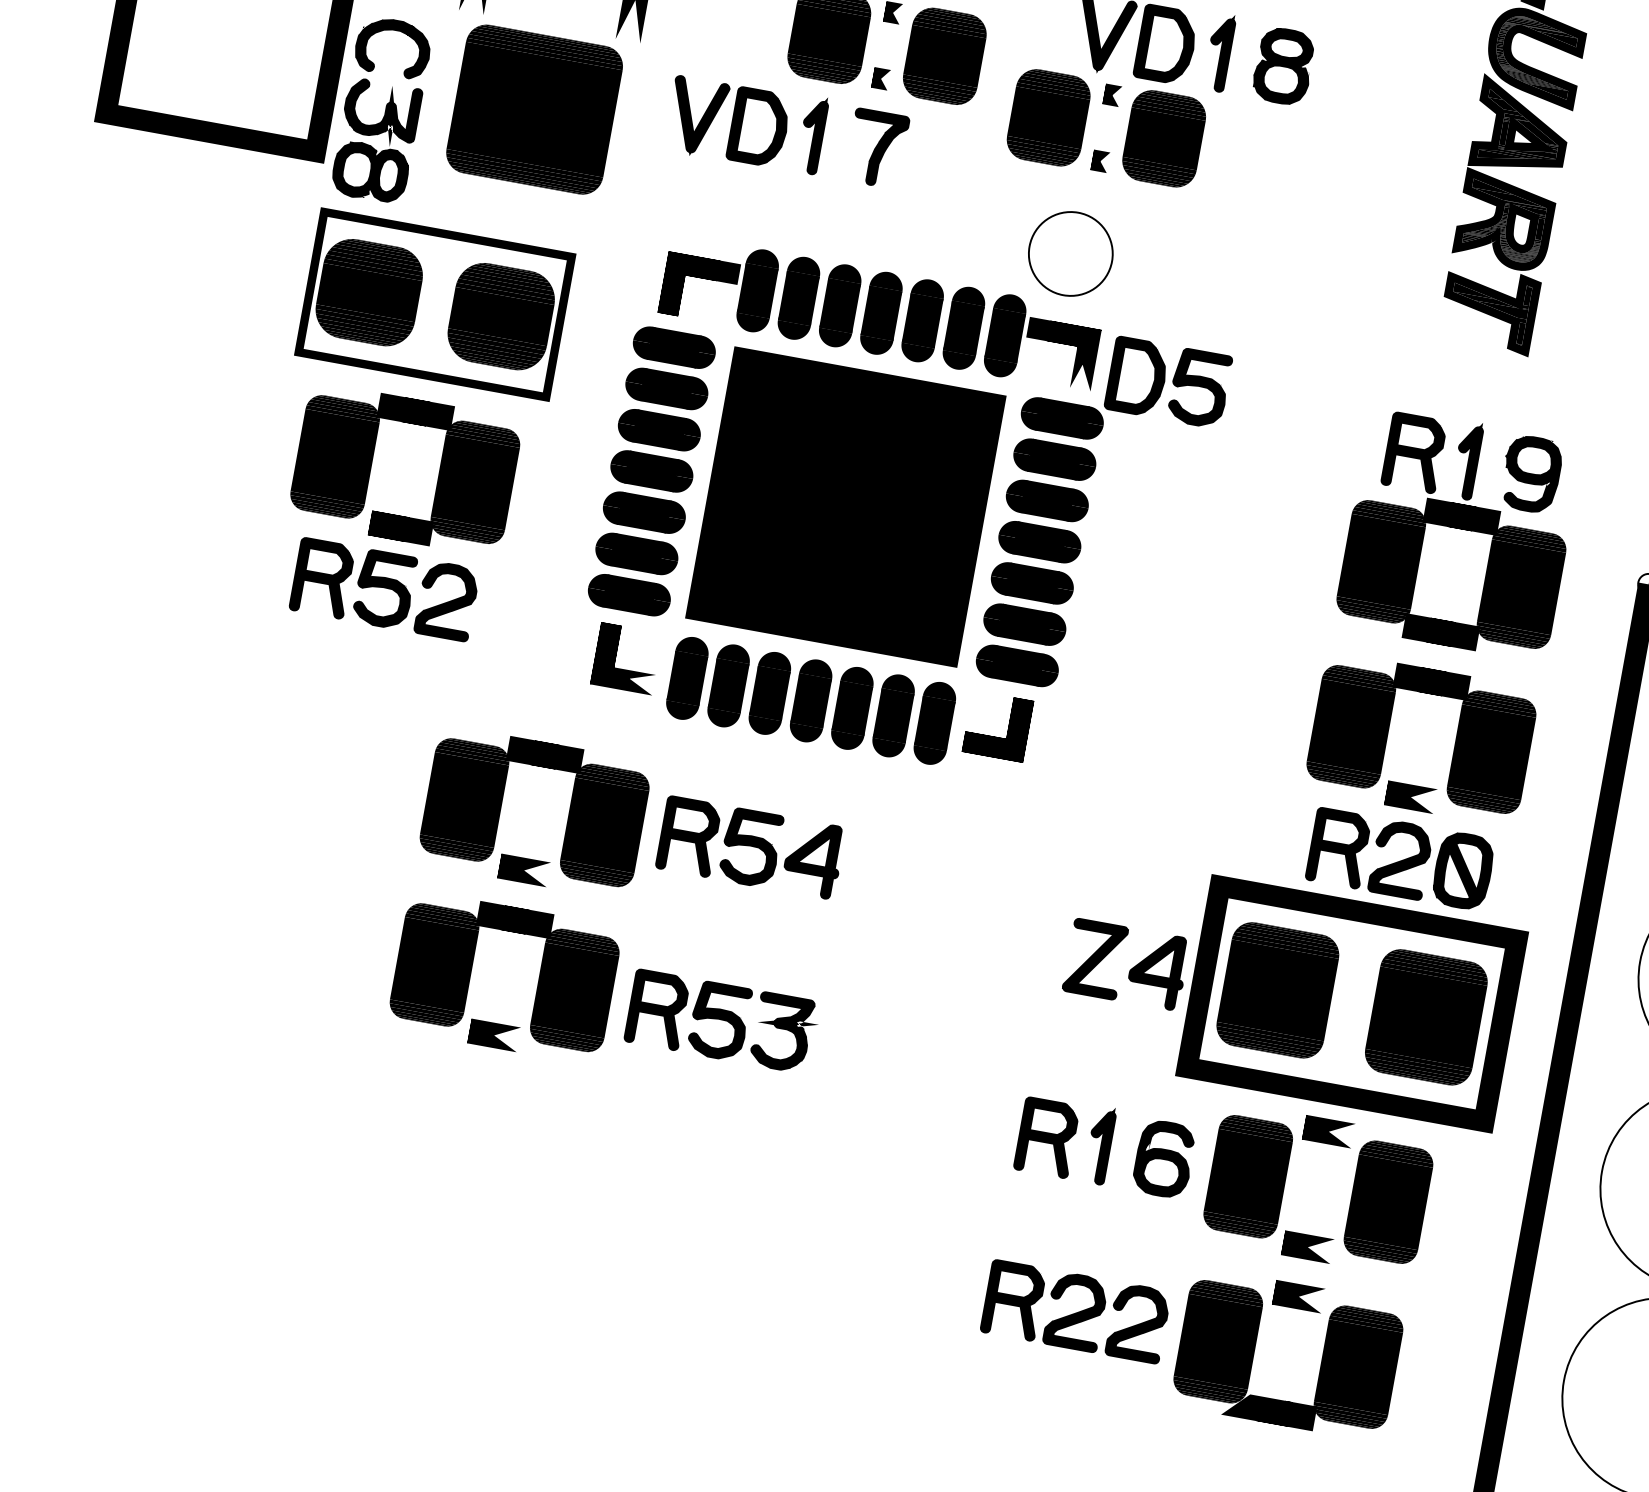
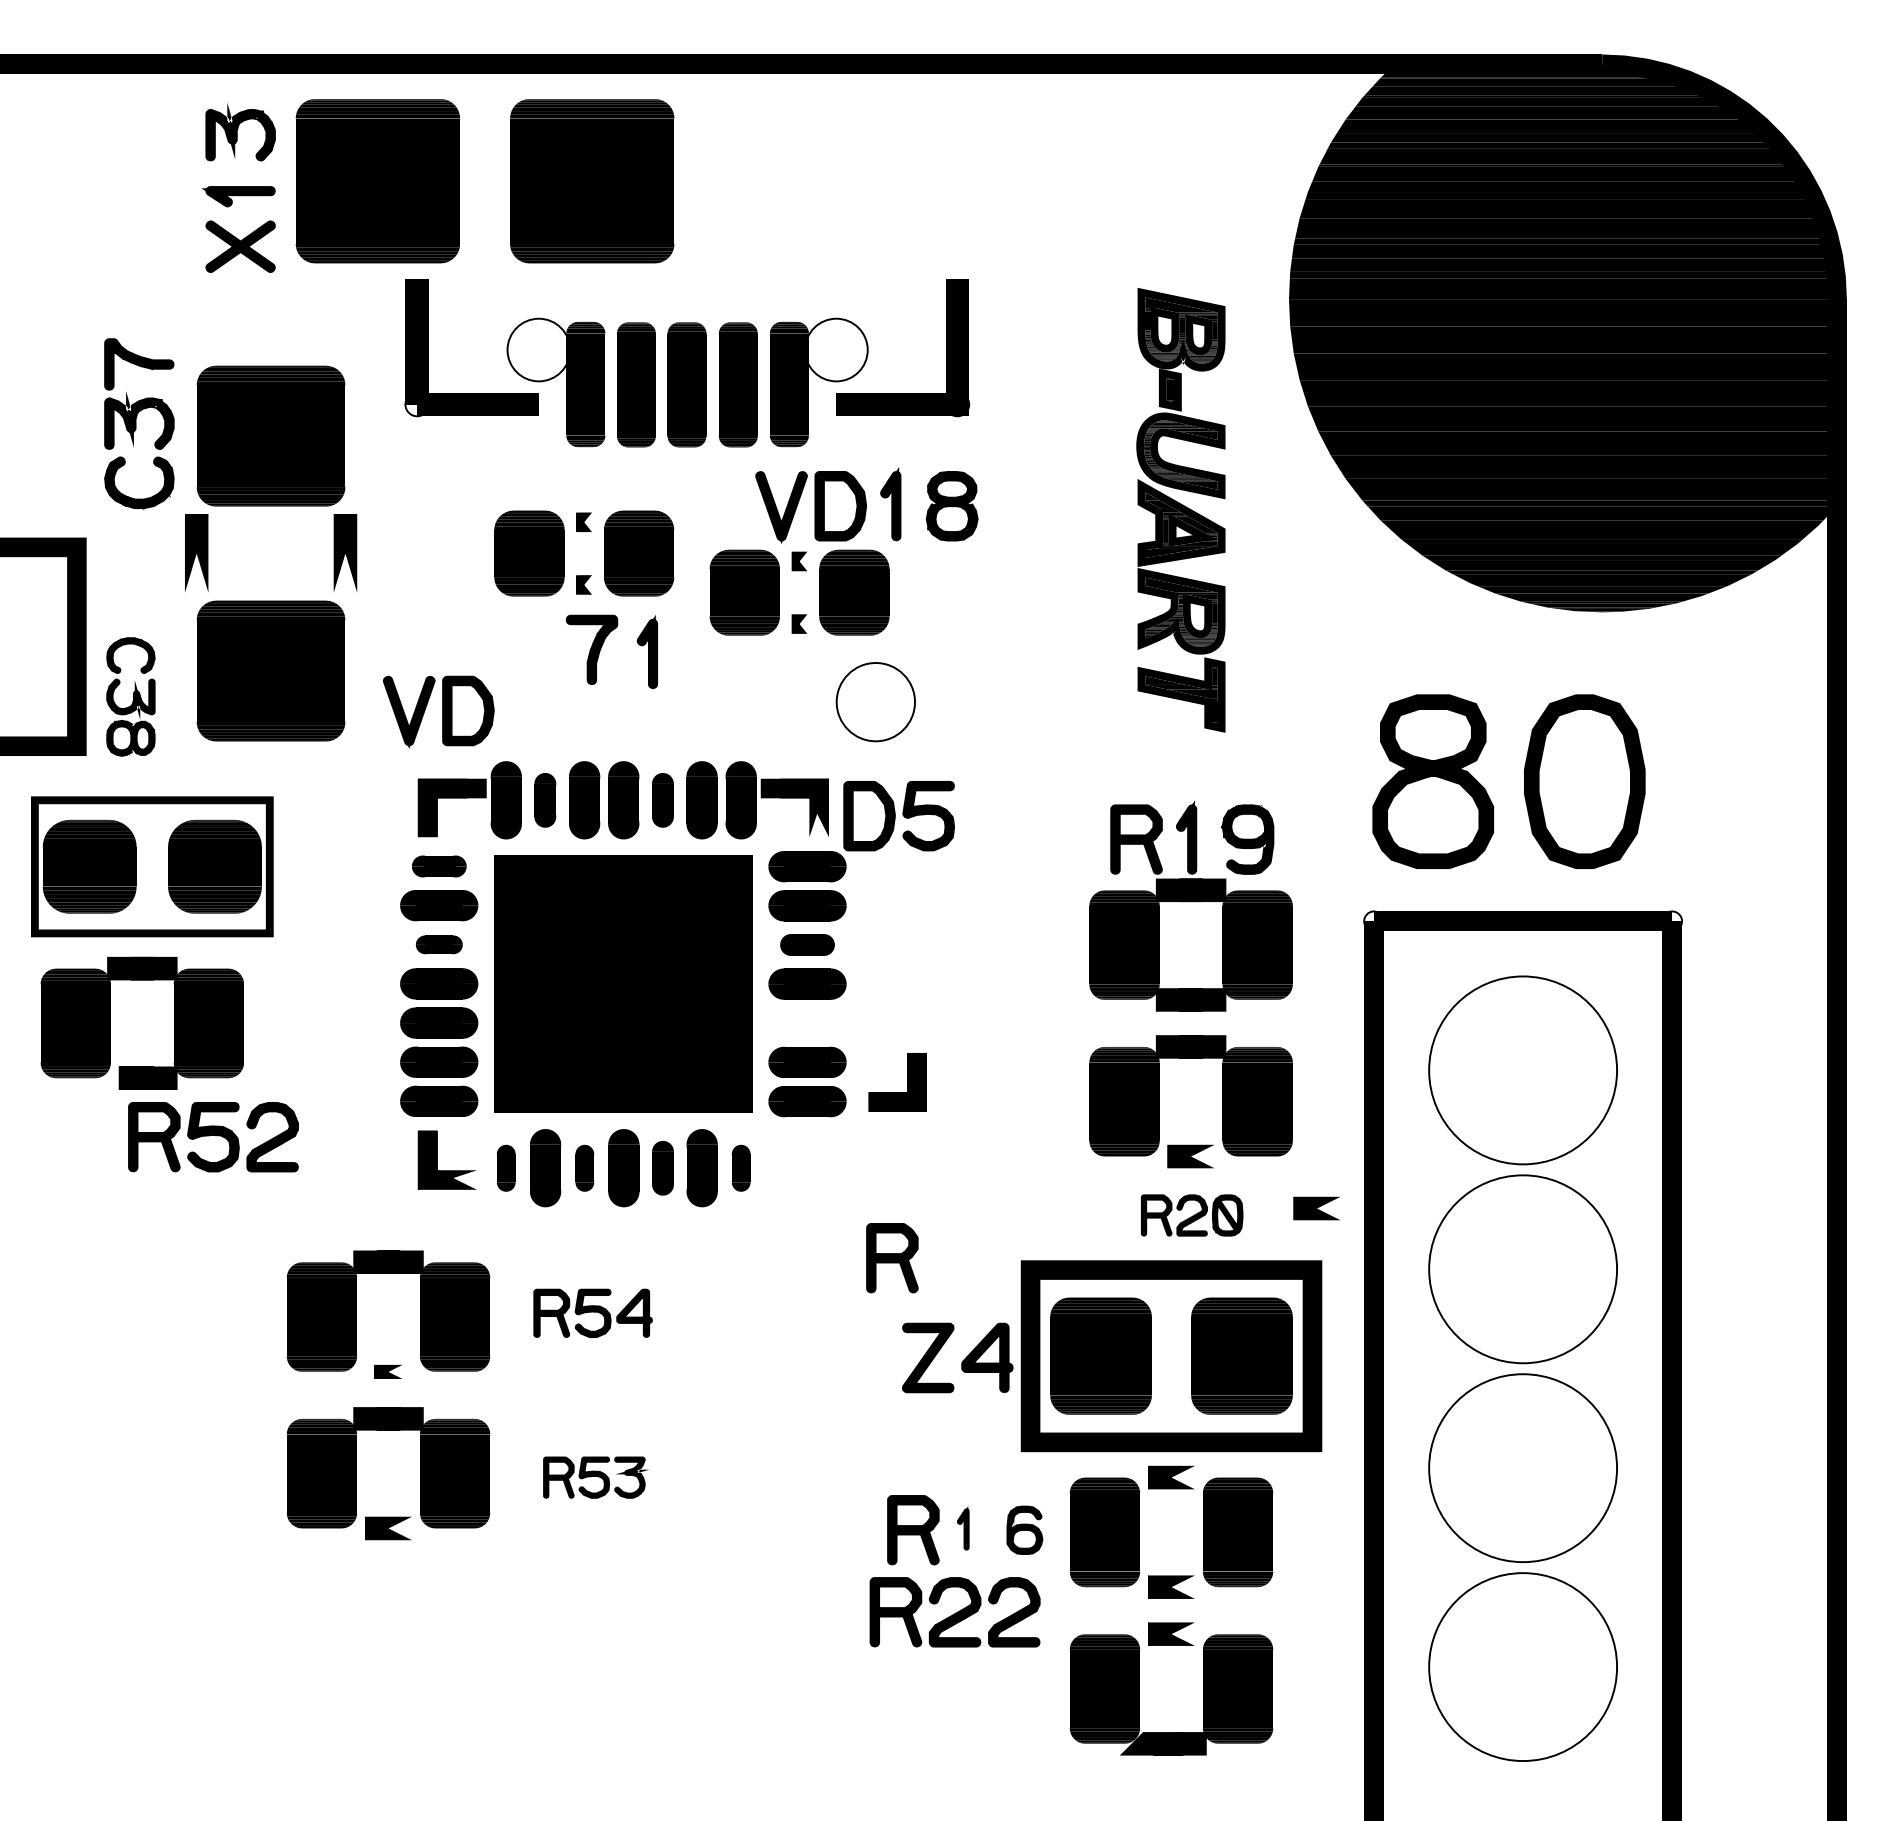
part: (381, 109) -> (130, 696), size x0.7
part: (727, 122) -> (438, 711), moved
part: (811, 134) -> (646, 651), moved
part: (1070, 254) -> (875, 702), moved
part: (797, 298) -> (544, 800), size x0.7
part: (435, 304) -> (152, 866), moved
part: (922, 320) -> (662, 800), size x0.7
part: (674, 347) -> (439, 866), size x0.7
part: (659, 429) -> (439, 944), size x0.6
part: (371, 462) -> (110, 1022), moved
part: (1047, 500) -> (807, 944), size x0.7
part: (1032, 582) -> (807, 1022), removed
part: (686, 678) -> (505, 1168), size x0.6
part: (769, 693) -> (584, 1168), size x0.6
part: (851, 708) -> (662, 1168), size x0.7
part: (933, 723) -> (740, 1168), size x0.6
part: (1008, 728) -> (907, 1082), moved
part: (1076, 847) -> (892, 1258), added
part: (750, 848) -> (592, 1313), size x0.7
part: (1400, 859) -> (1191, 1215), size x0.6
part: (524, 870) -> (388, 1371), size x0.6
part: (1533, 876) -> (1316, 1208), added
part: (722, 1021) -> (595, 1477), size x0.6
part: (1098, 1145) -> (962, 1528), size x0.6
part: (1163, 1159) -> (1024, 1530), size x0.7
part: (1075, 1311) -> (954, 1612), moved

